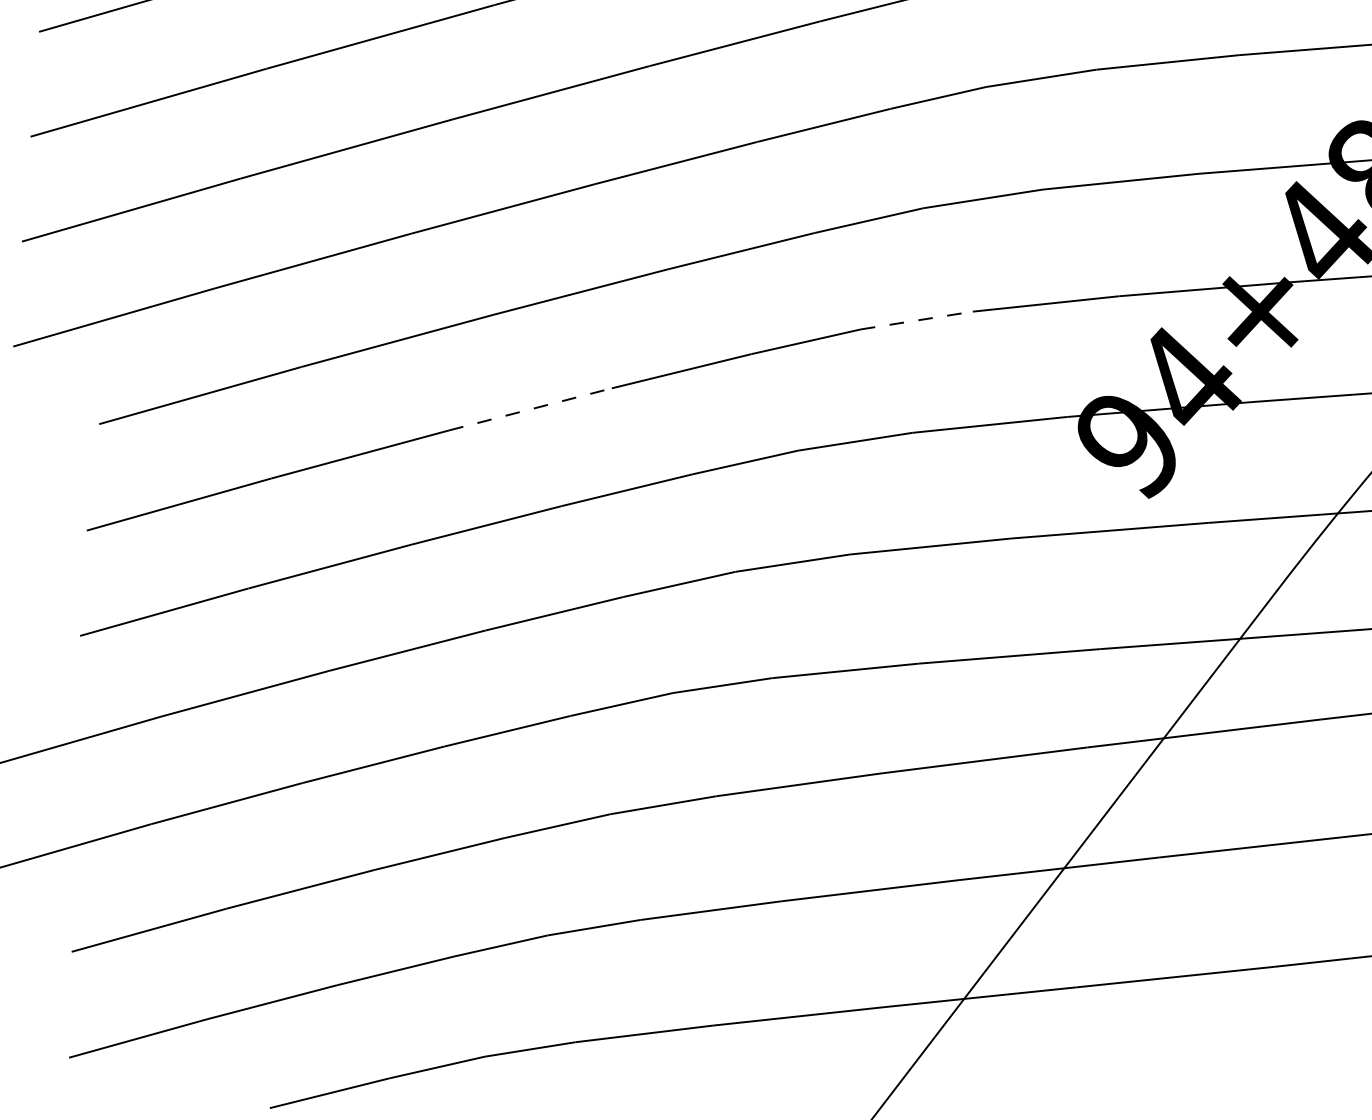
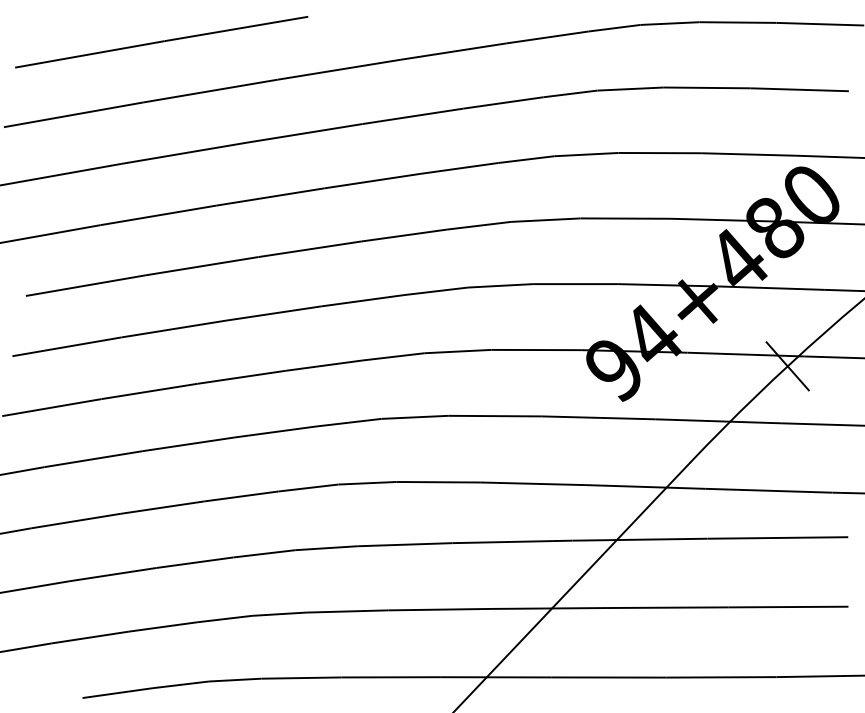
line: (916, 319) -> (500, 285), dashed -> solid
line: (531, 409) -> (274, 313), dashed -> solid

